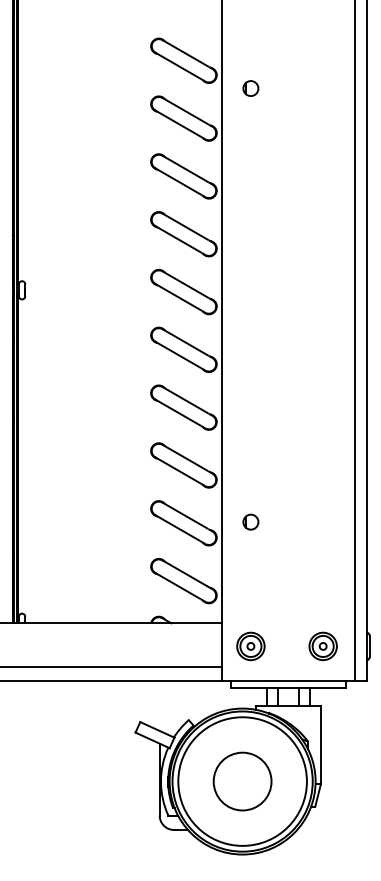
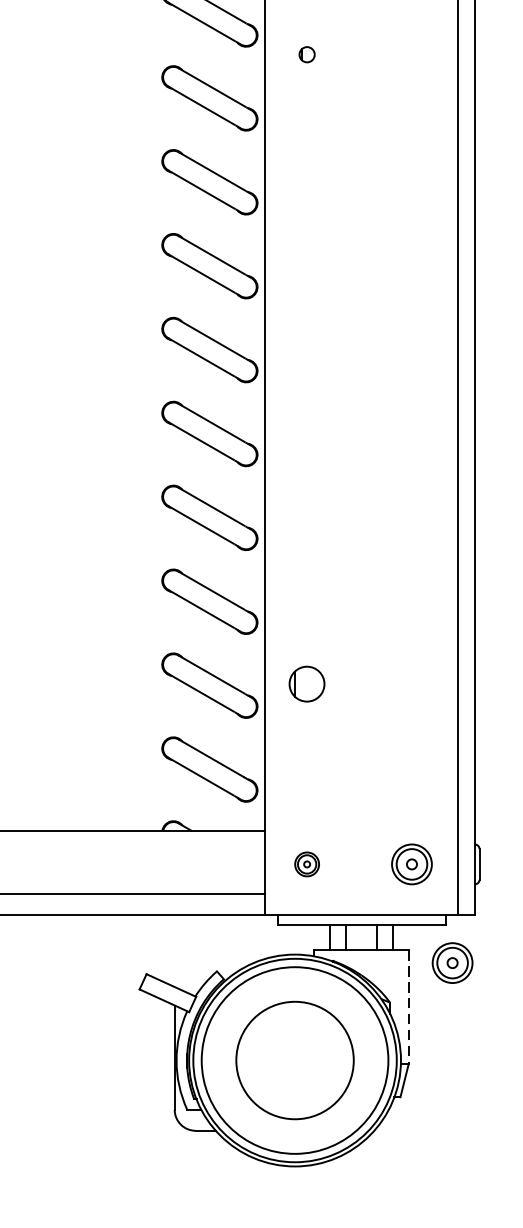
circle: (250, 88) -> (306, 54), size x0.7
circle: (250, 521) -> (306, 683), size x1.6
part: (250, 646) -> (306, 864), size x0.6
part: (350, 714) -> (451, 963), added
line: (321, 745) -> (409, 1008), solid -> dashed
circle: (242, 781) -> (294, 1060), size x1.4

